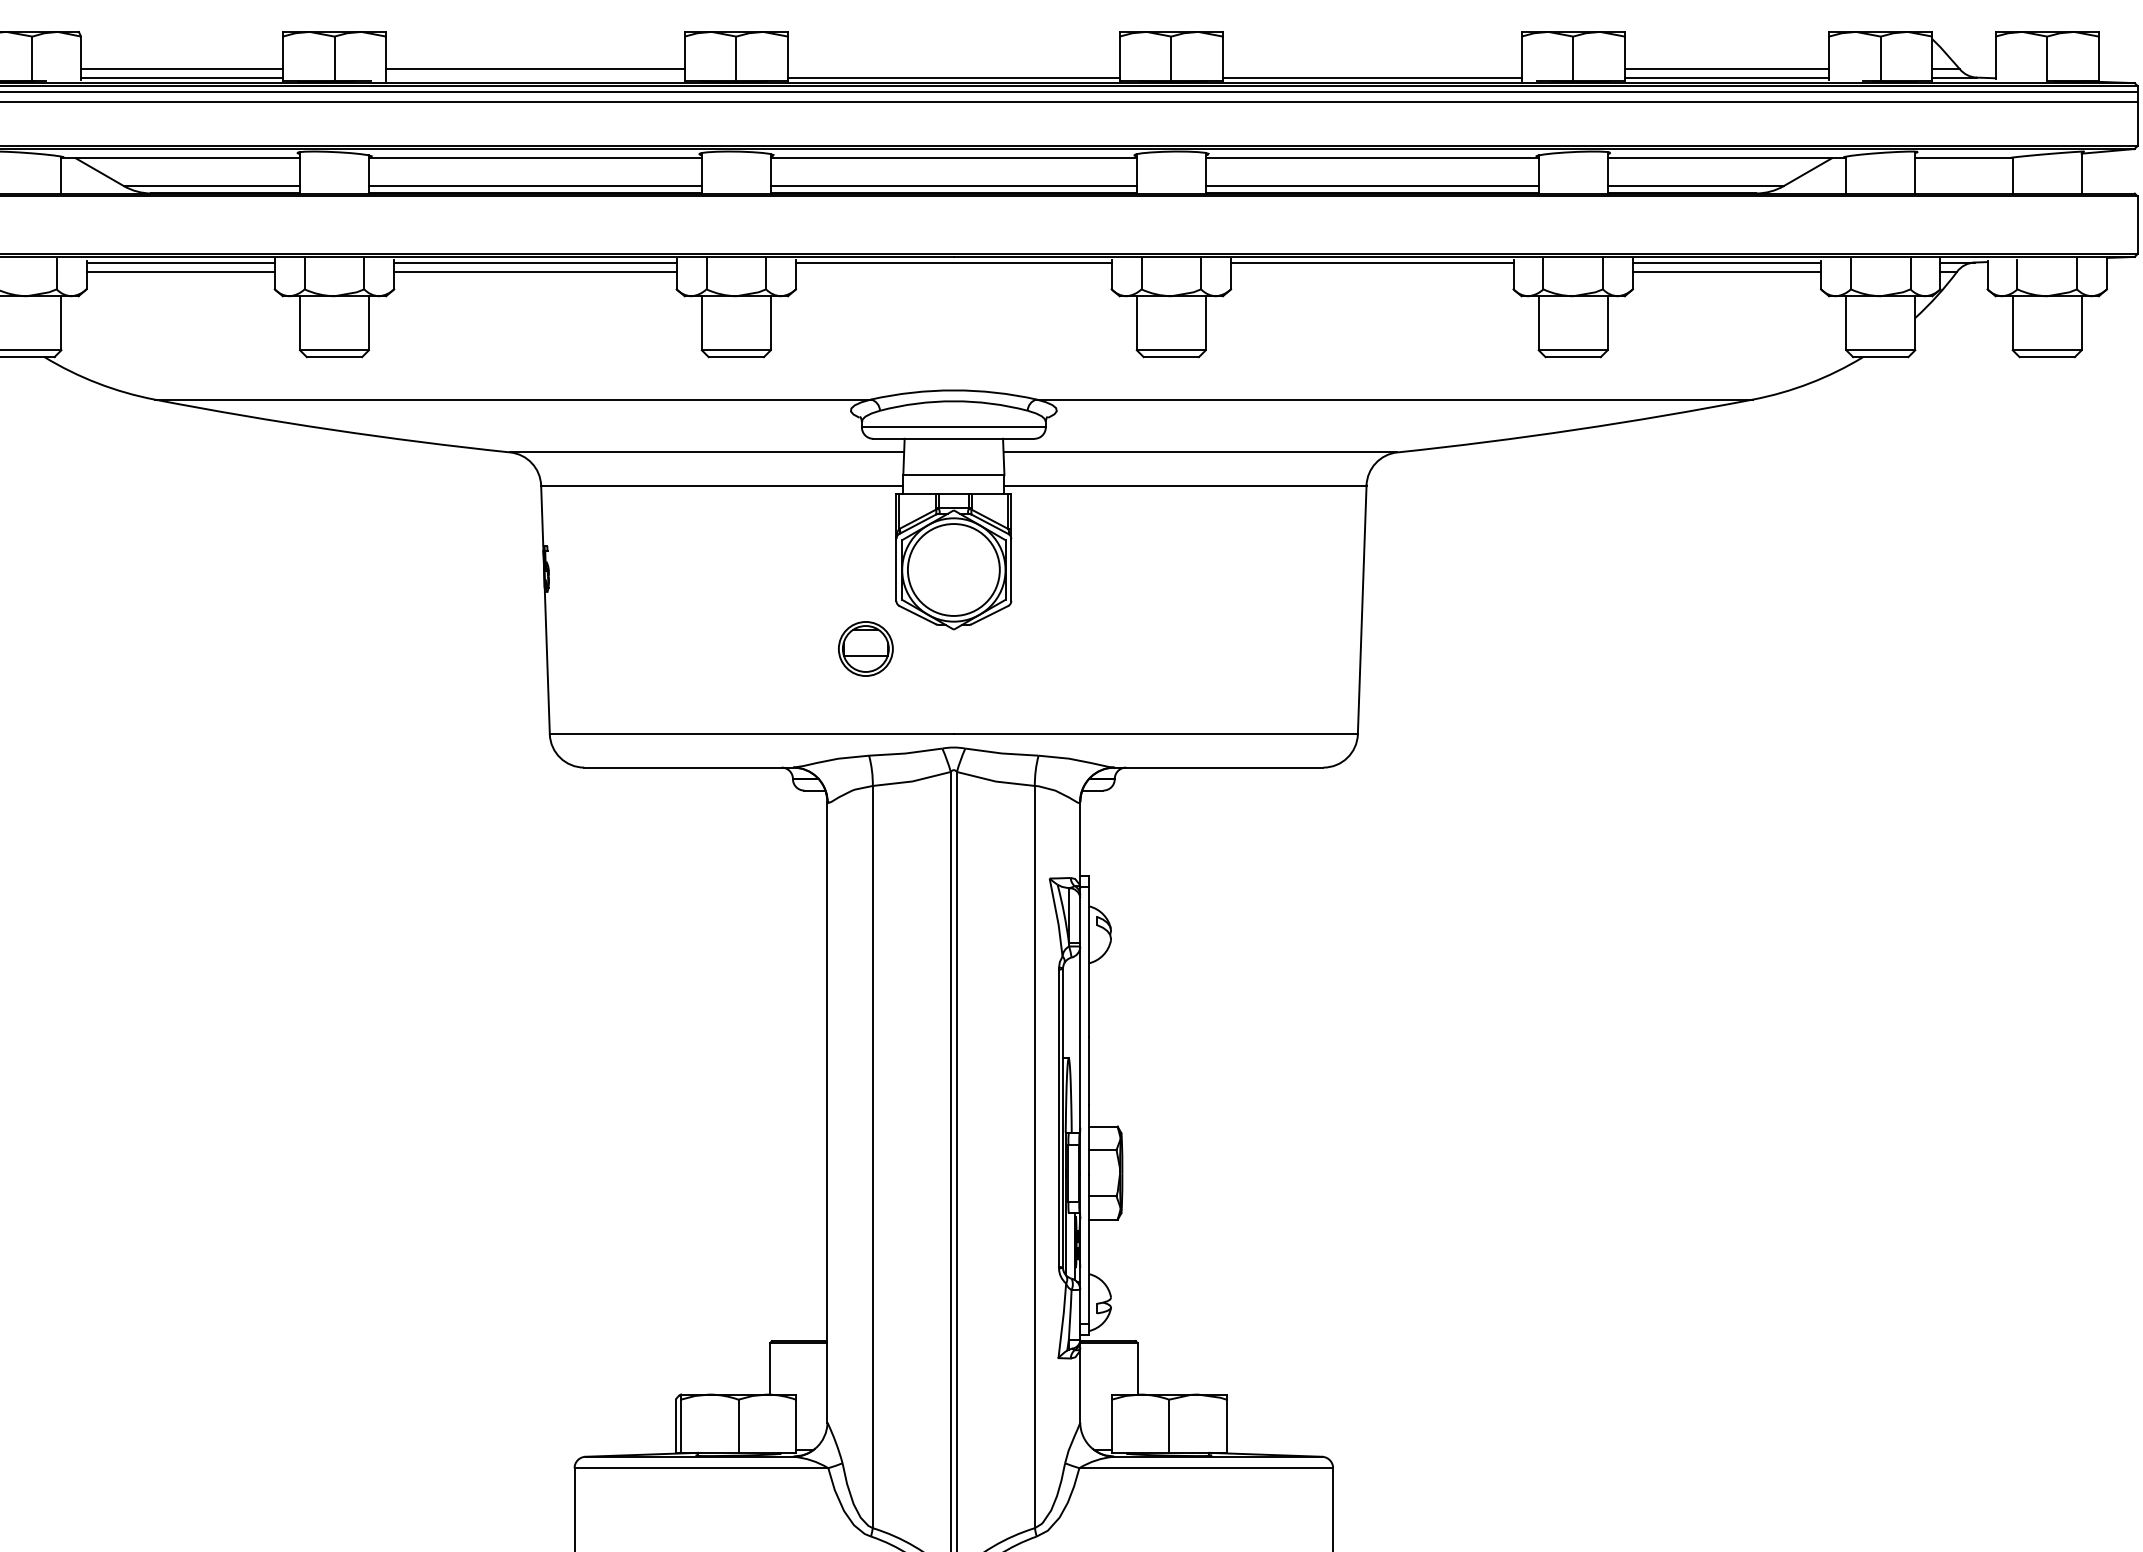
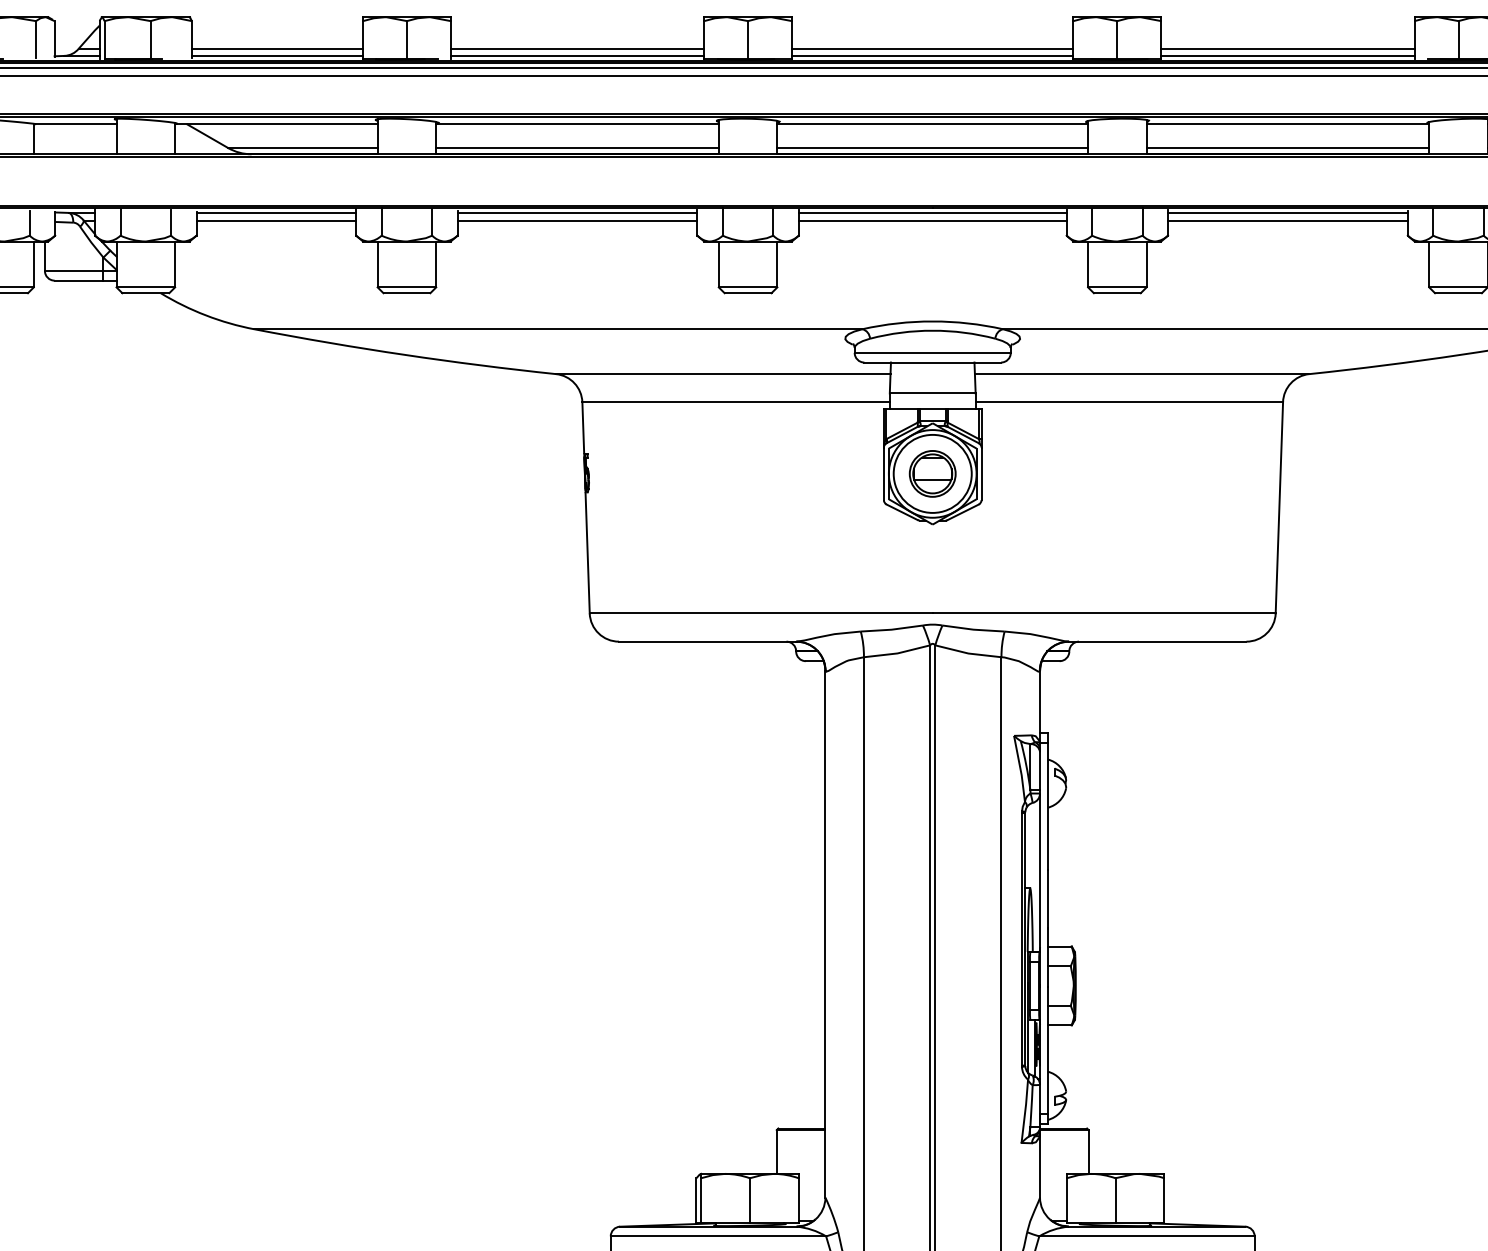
line: (953, 69) -> (932, 49), added
line: (1372, 69) -> (1288, 49), added
line: (535, 77) -> (577, 55), added
line: (953, 271) -> (932, 220), added
line: (1372, 271) -> (1288, 220), added
part: (865, 648) -> (932, 473), moved

